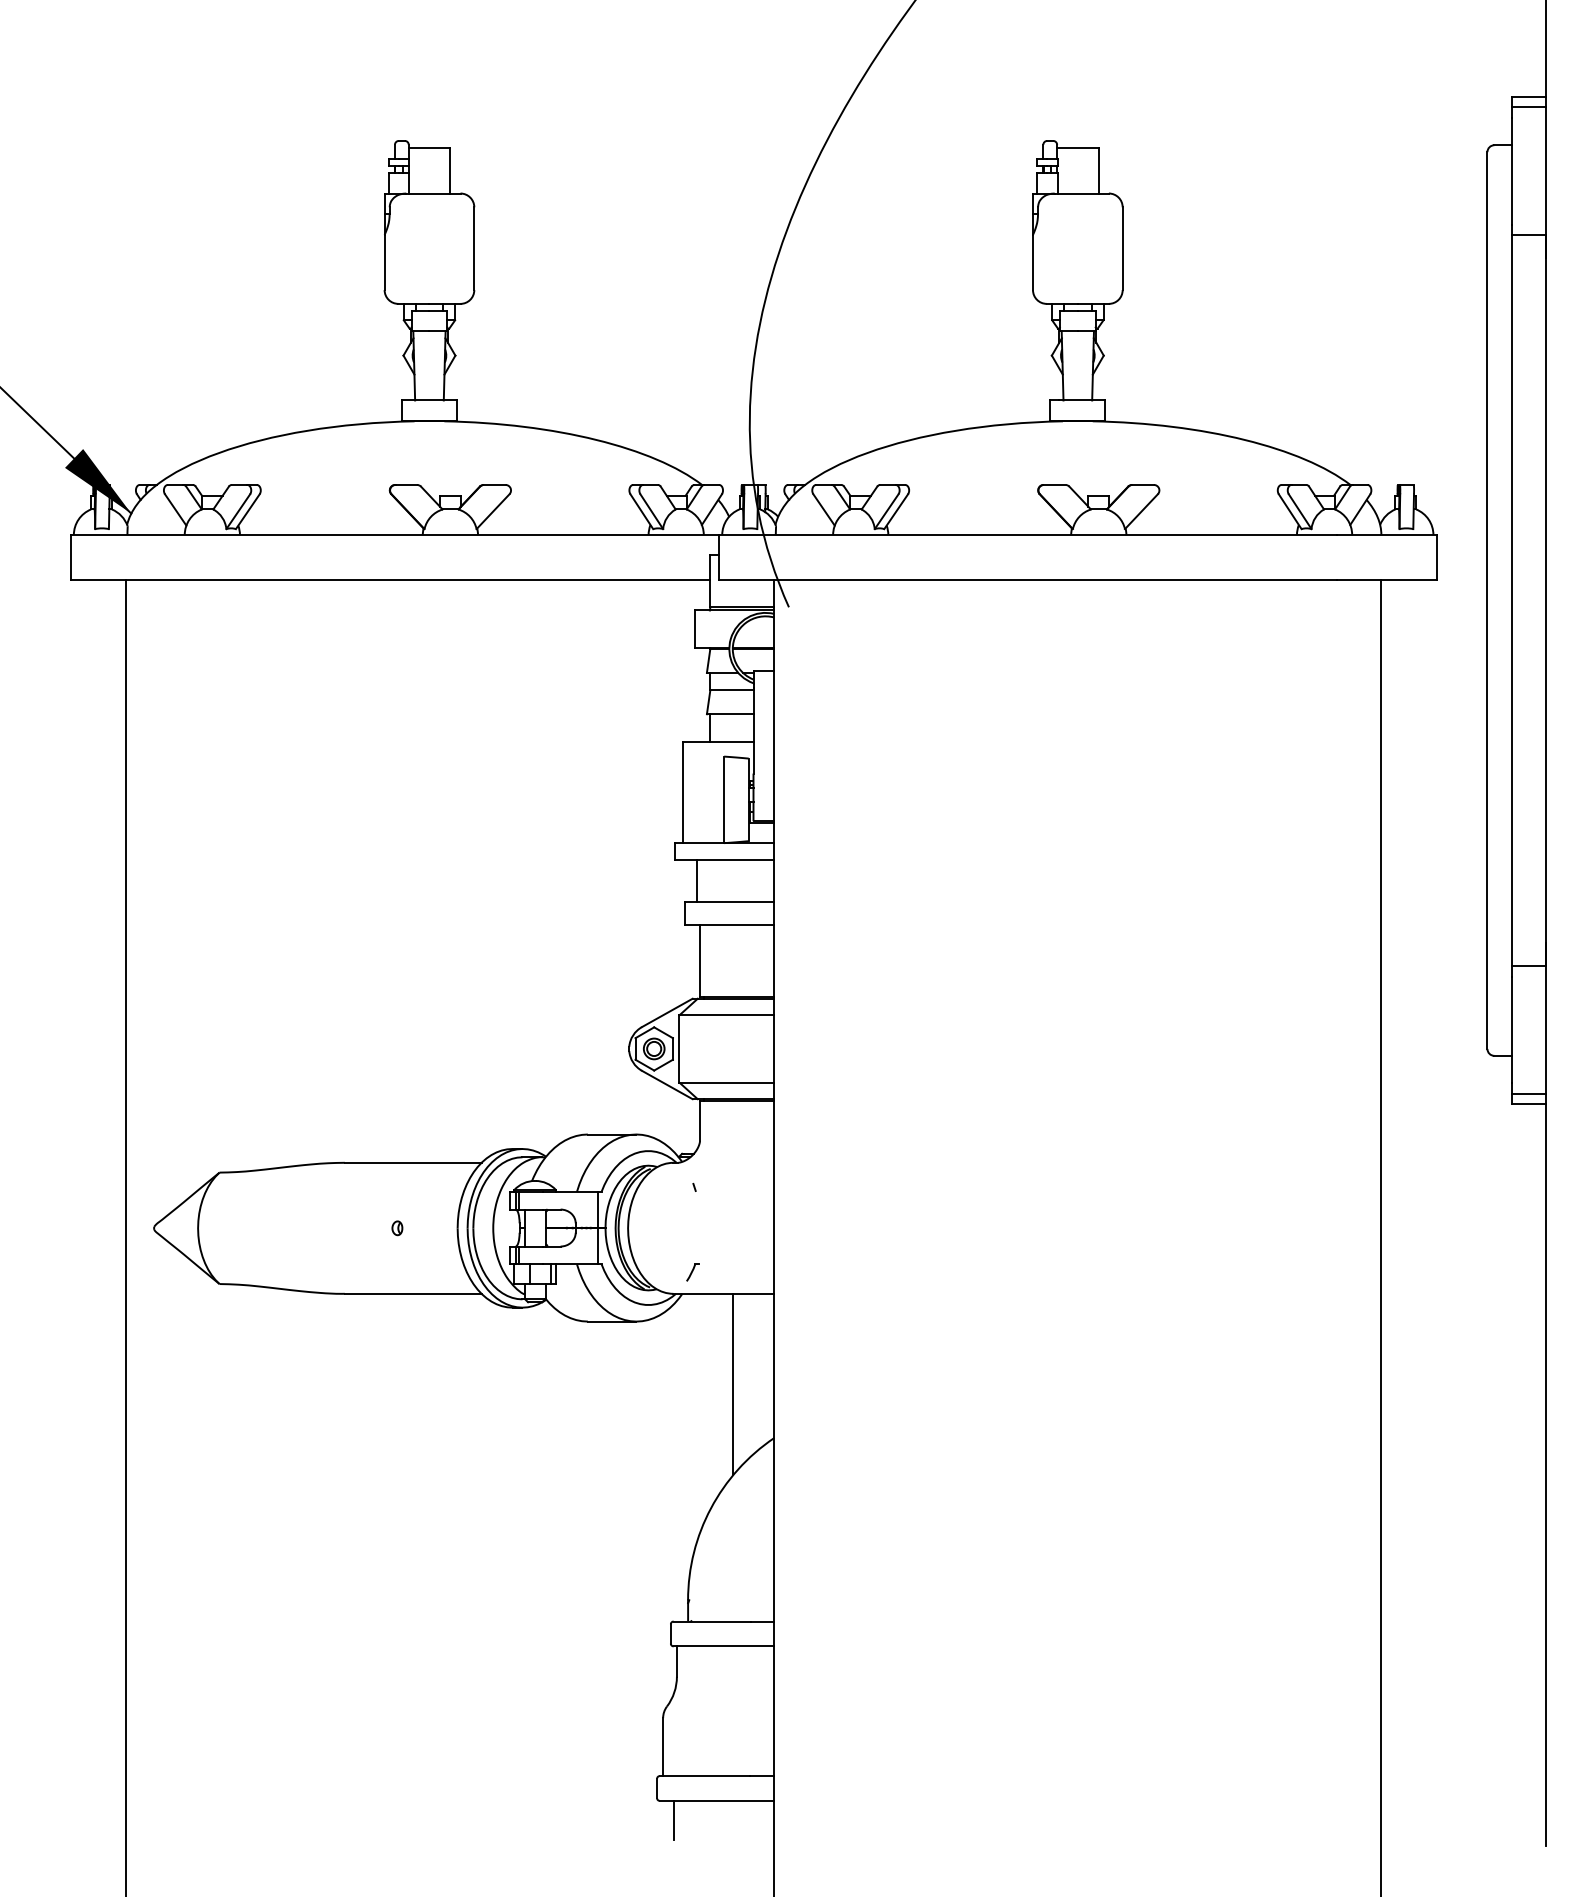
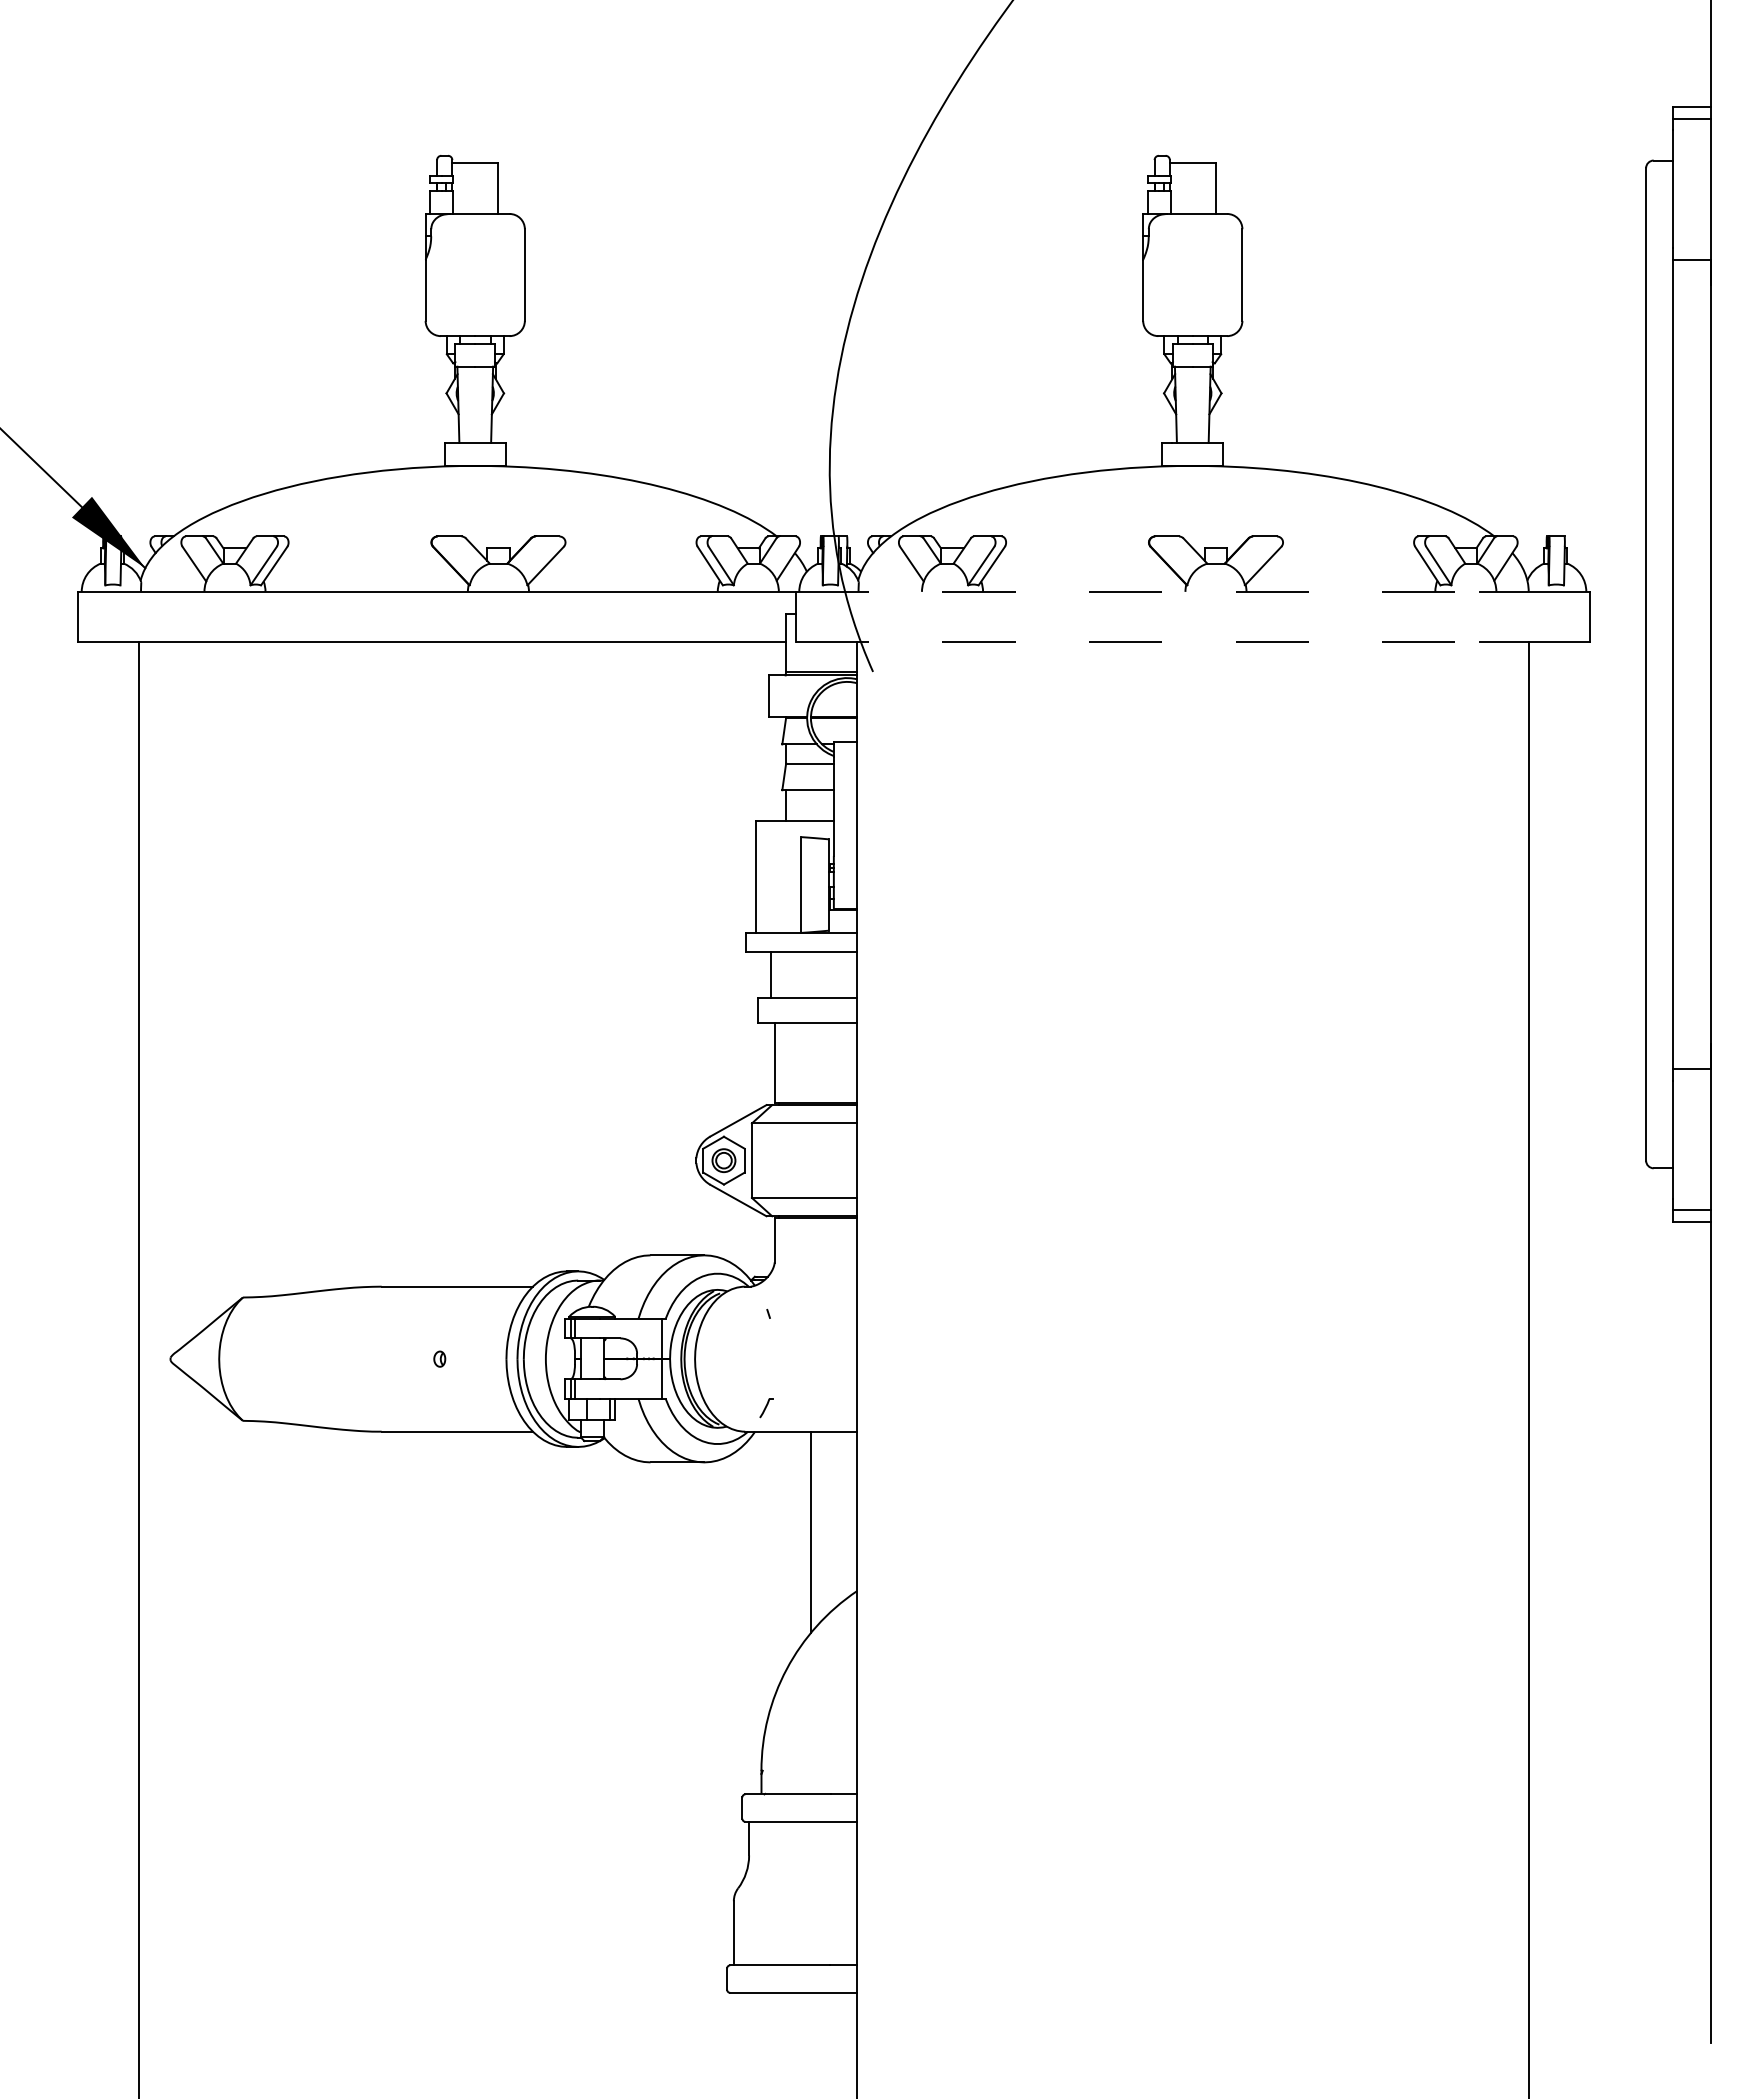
line: (1027, 534) -> (1137, 591), solid -> dashed
line: (1027, 579) -> (1137, 641), solid -> dashed
line: (674, 1820) -> (746, 2014), removed

